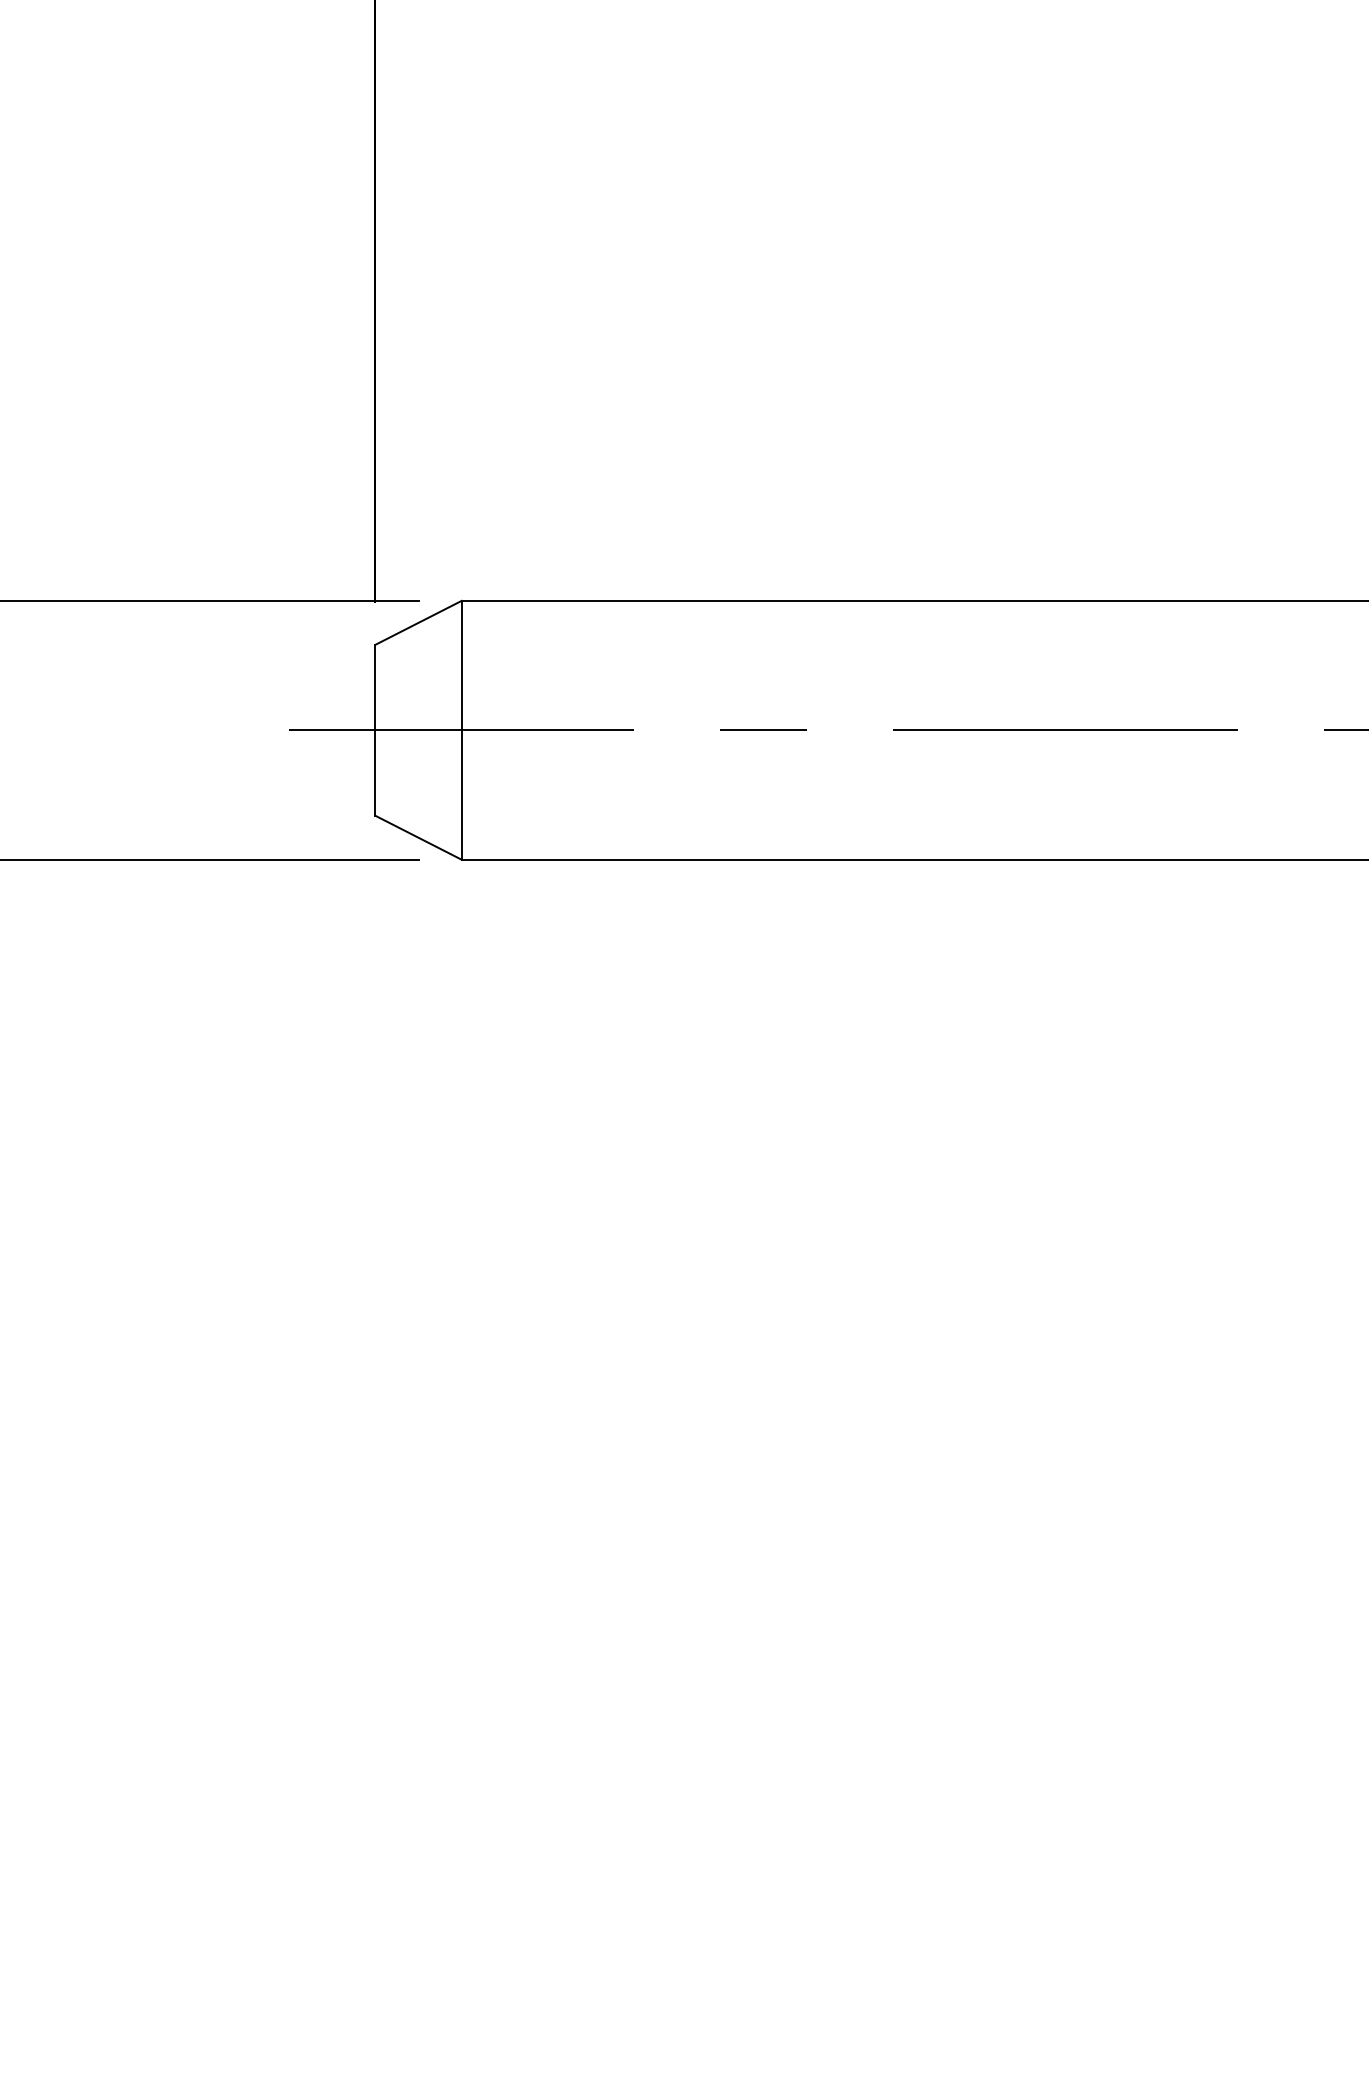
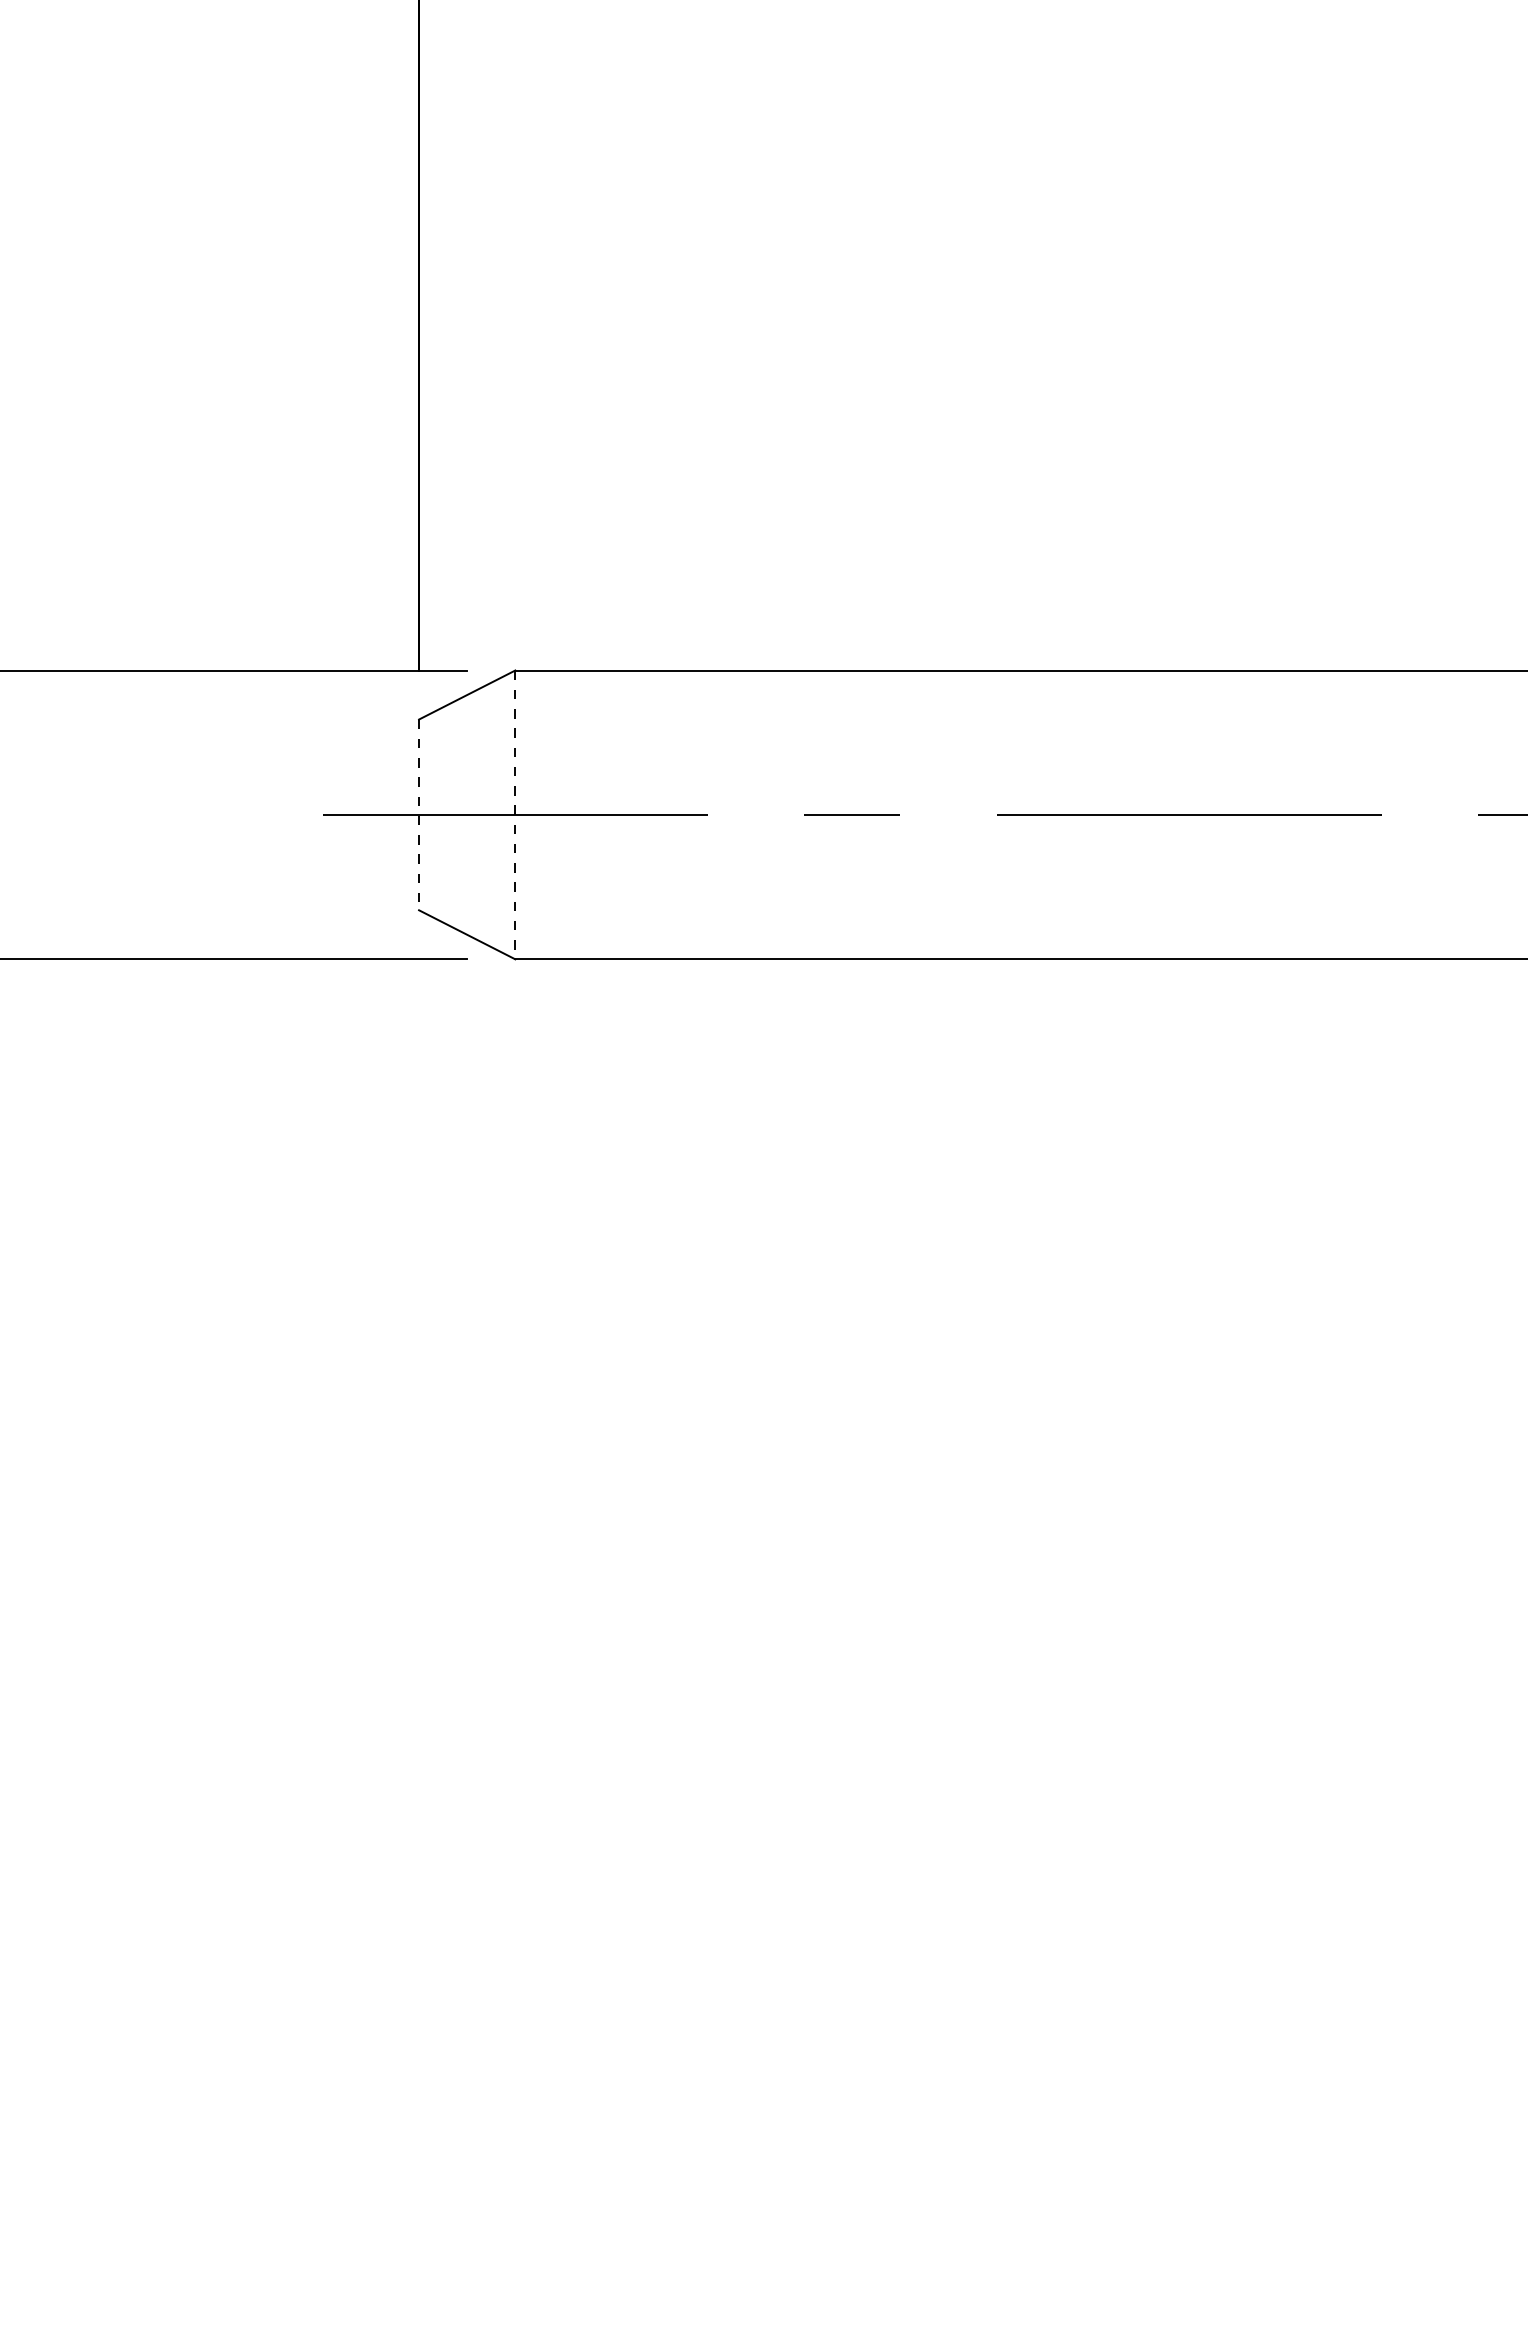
line: (375, 730) -> (419, 815), solid -> dashed
line: (461, 730) -> (515, 815), solid -> dashed

